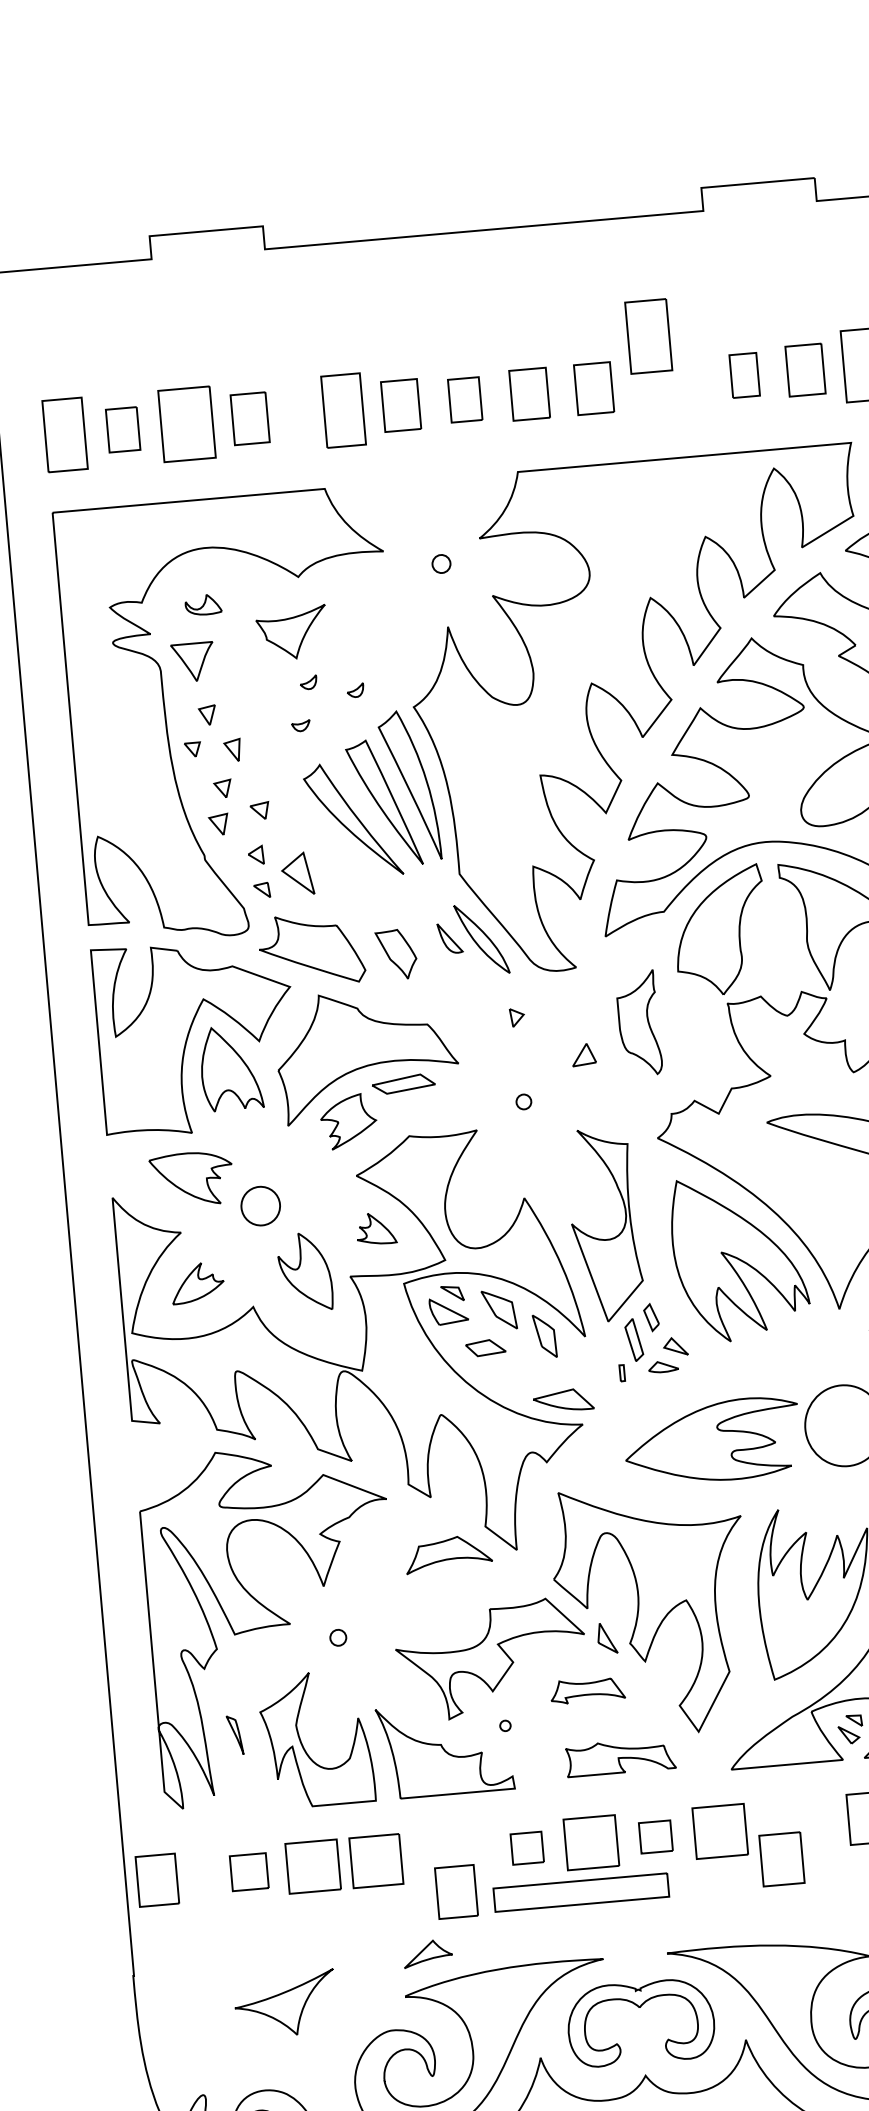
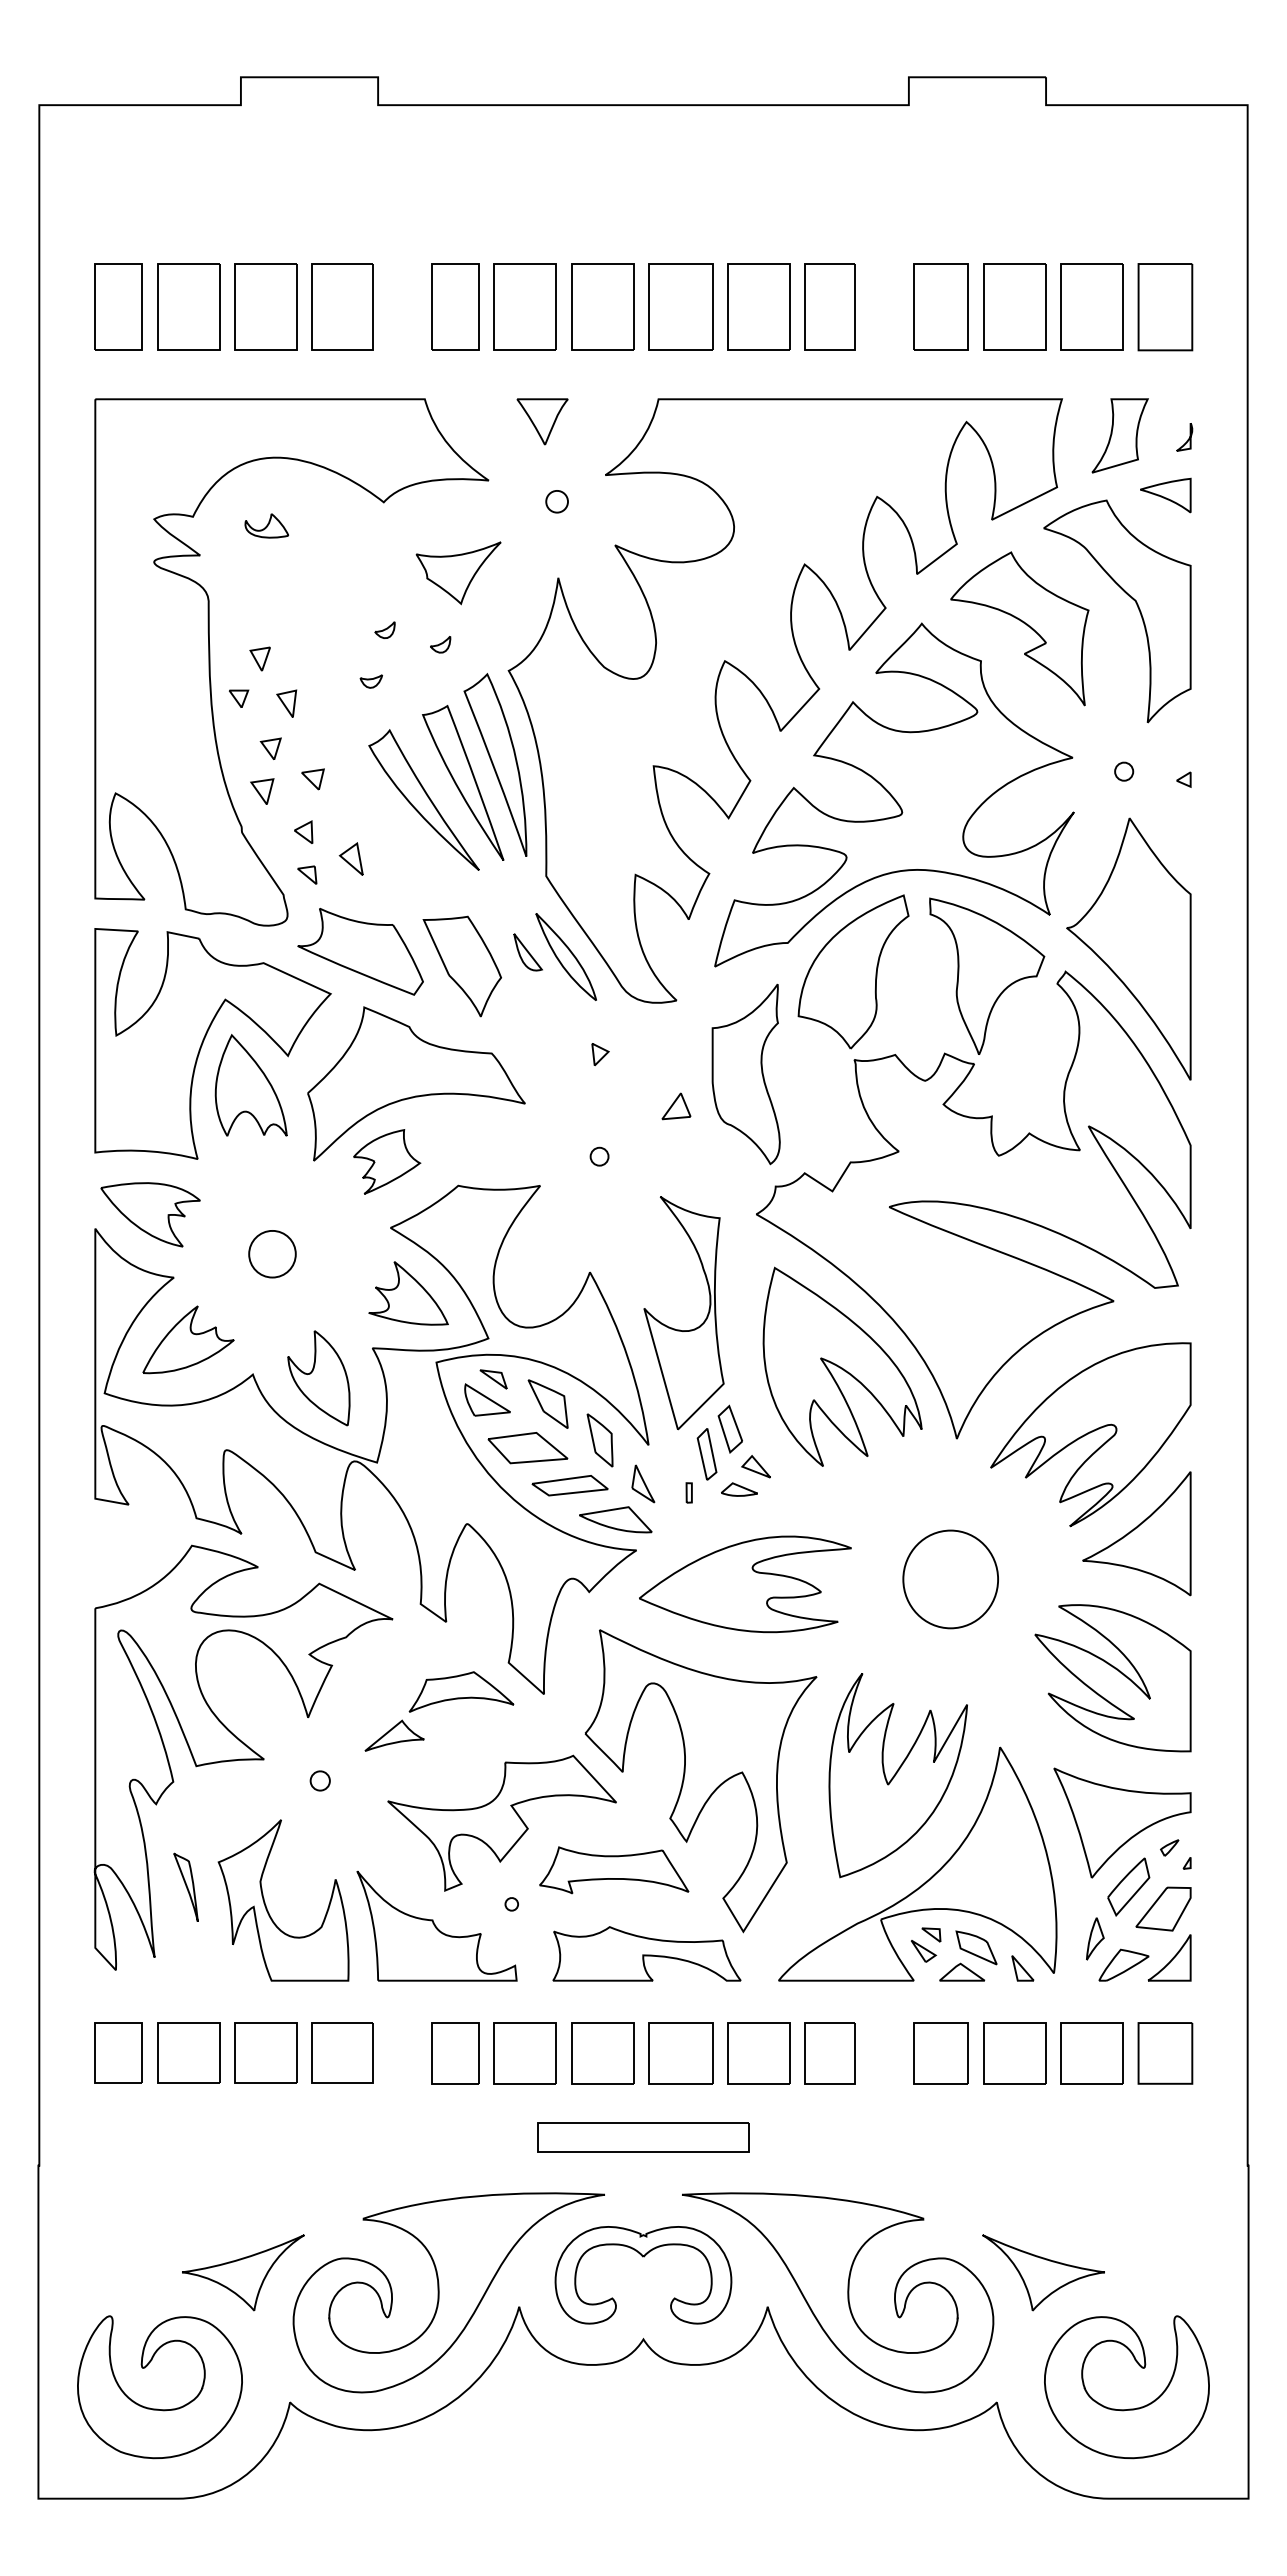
part: (648, 335) -> (829, 306), moved
part: (805, 369) -> (1014, 306), size x1.43
part: (744, 375) -> (940, 306), size x1.67
part: (593, 388) -> (758, 306), size x1.43
part: (529, 393) -> (680, 306), size x1.43
part: (464, 399) -> (602, 306), size x1.67
part: (400, 405) -> (524, 306), size x1.43
part: (250, 418) -> (342, 306), size x1.43
part: (122, 429) -> (188, 306), size x1.67
part: (292, 633) -> (458, 573), moved
part: (193, 662) -> (542, 421), moved
part: (296, 873) -> (350, 858), size x0.62
part: (396, 954) -> (461, 966), size x1.67
part: (638, 1023) -> (745, 1074), size x1.43
part: (403, 1084) -> (569, 1485), moved
part: (191, 1179) -> (150, 1214), moved
part: (375, 1228) -> (408, 1293), size x1.67
part: (304, 1272) -> (318, 1378), moved
part: (197, 1282) -> (188, 1339), size x1.43
part: (650, 1317) -> (729, 1428), size x1.43
part: (485, 1348) -> (527, 1448), size x1.67
part: (712, 1441) -> (745, 1584), moved
part: (607, 1638) -> (643, 1483), moved
part: (587, 1690) -> (614, 1870), size x1.67
part: (234, 1734) -> (185, 1886), size x1.43
part: (620, 1756) -> (646, 1953), size x1.43
part: (655, 1836) -> (680, 2053), size x1.67
part: (526, 1848) -> (524, 2053), size x1.67
part: (781, 1859) -> (829, 2053), moved
part: (249, 1871) -> (188, 2052), size x1.43
part: (157, 1879) -> (118, 2052), moved
part: (456, 1891) -> (455, 2053), moved
part: (581, 1892) -> (643, 2137), moved
part: (427, 1953) -> (394, 1735), moved
part: (285, 2004) -> (243, 2272), moved

